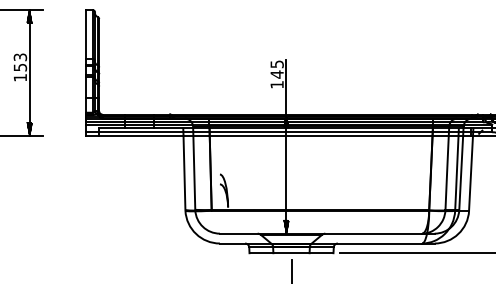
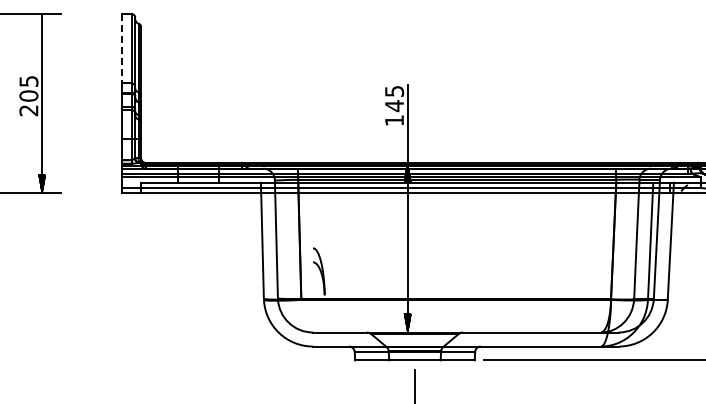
hatch: (29, 16) -> (41, 23), removed
line: (86, 34) -> (122, 48), solid -> dashed
text: (20, 67) -> (28, 96), 153 -> 205

